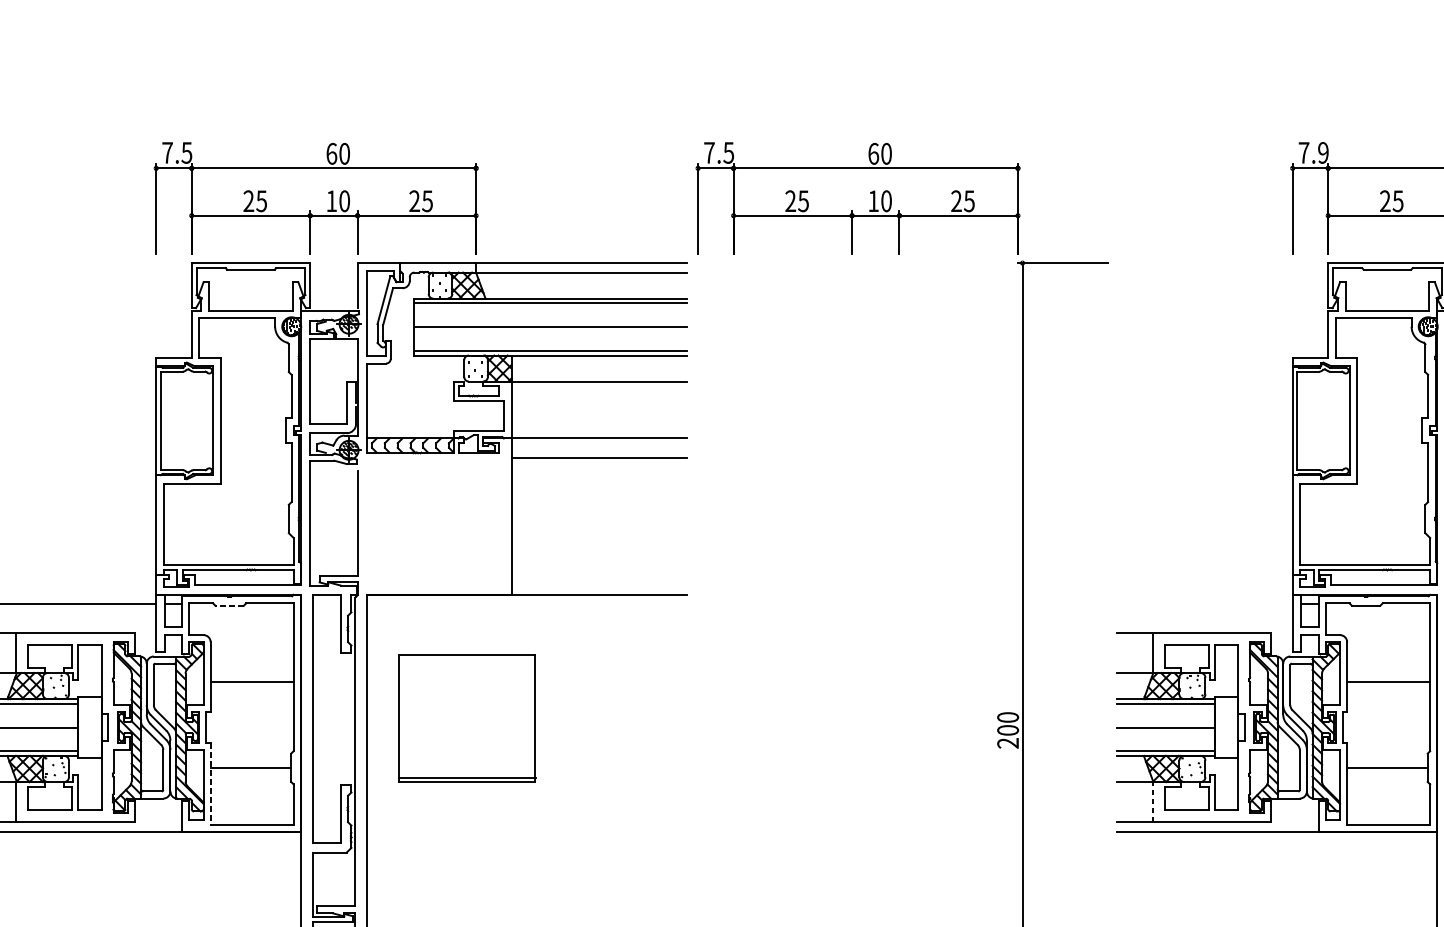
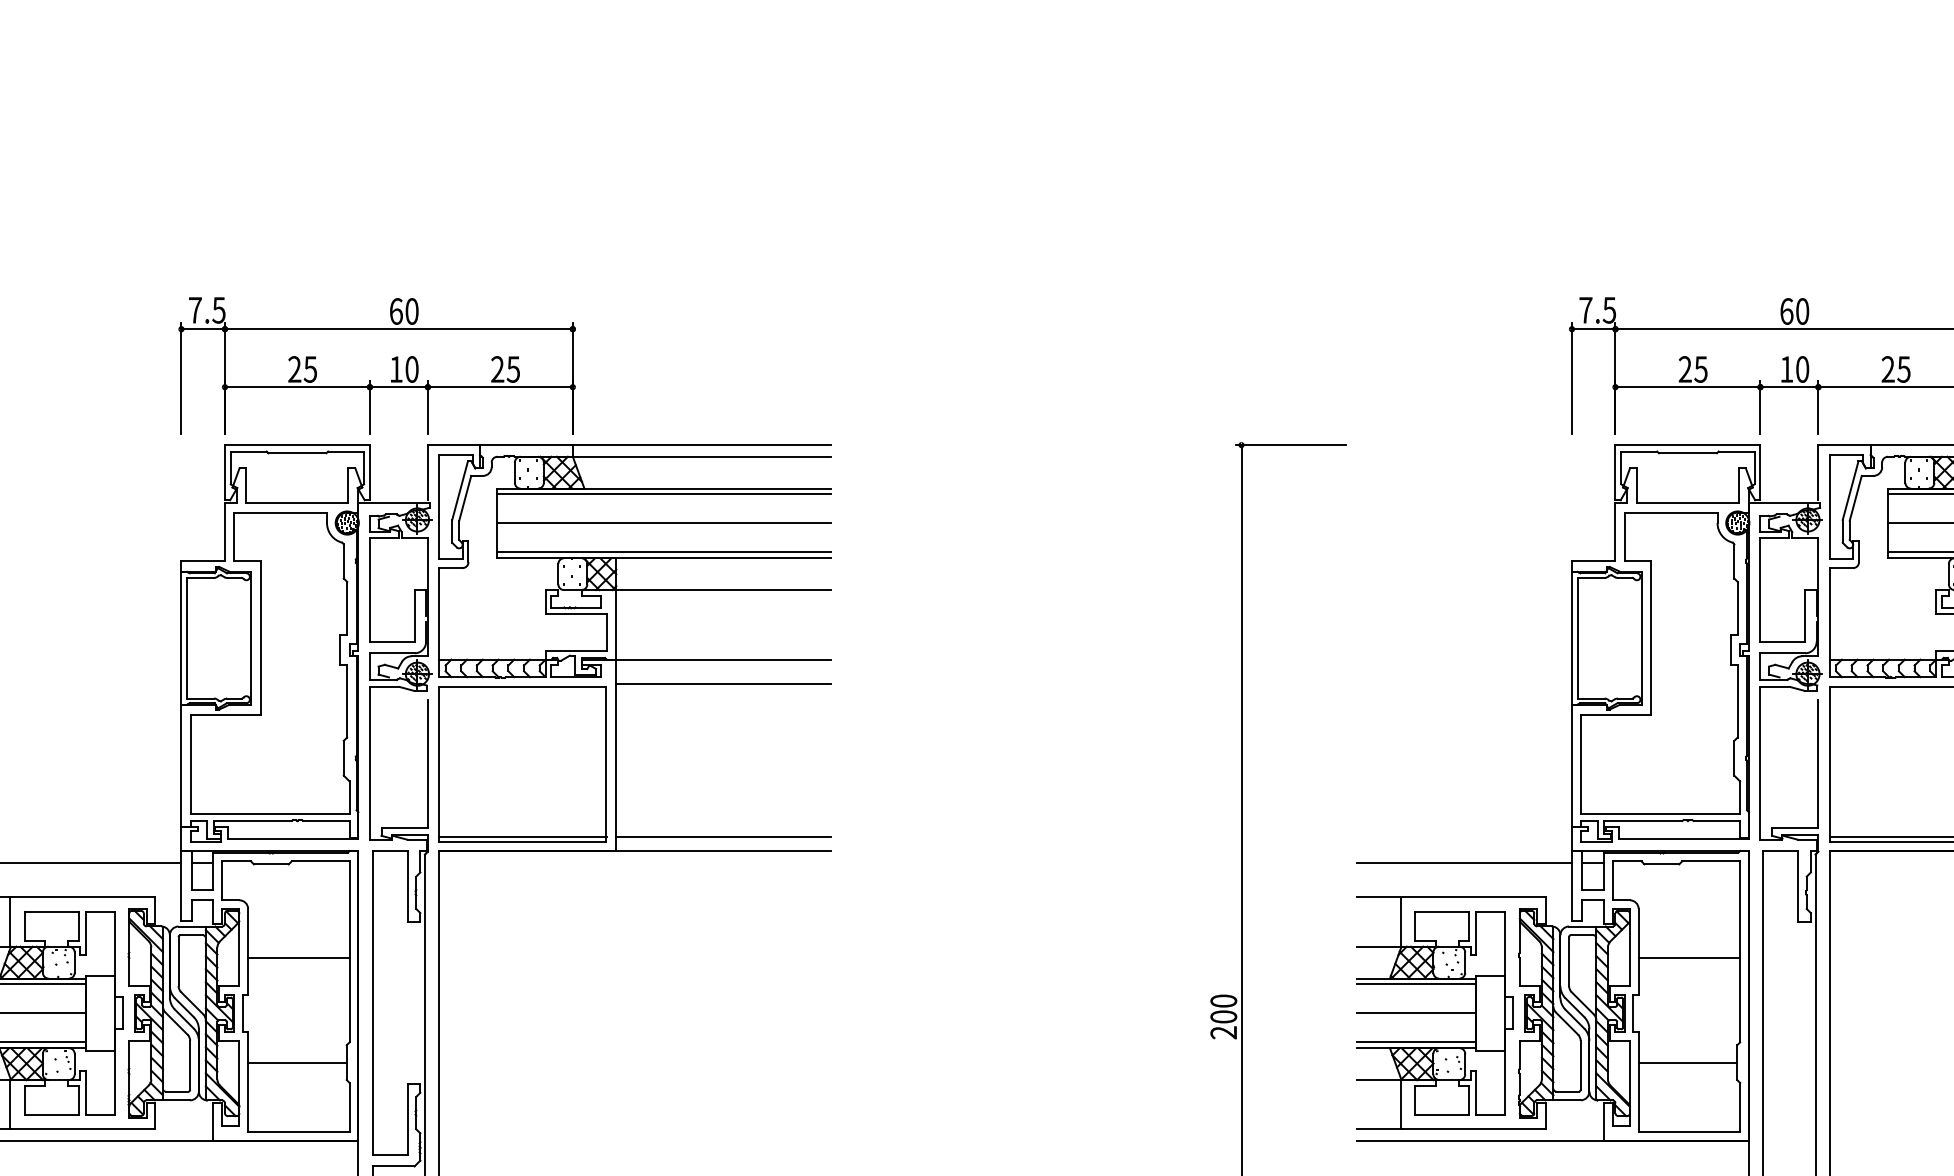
text: (1322, 152) -> (1608, 309), 7.9 -> 7.5
part: (857, 198) -> (1039, 365), removed
line: (599, 582) -> (723, 836), added
line: (1204, 604) -> (1464, 862), added
line: (228, 605) -> (270, 864), dashed -> solid
part: (466, 718) -> (522, 764), moved
line: (210, 784) -> (248, 1082), dashed -> solid
line: (1152, 801) -> (1400, 1104), dashed -> solid

